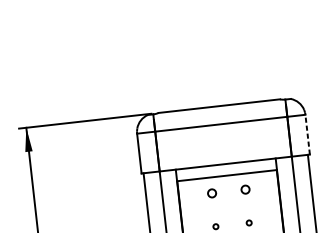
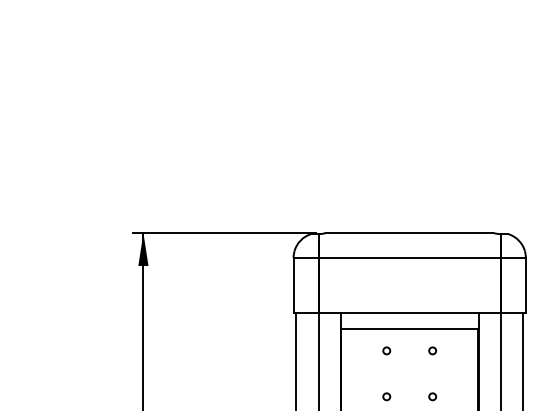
line: (307, 134) -> (525, 284), dashed -> solid
circle: (245, 189) -> (432, 350), size x0.62
circle: (211, 193) -> (386, 350), size x0.62

